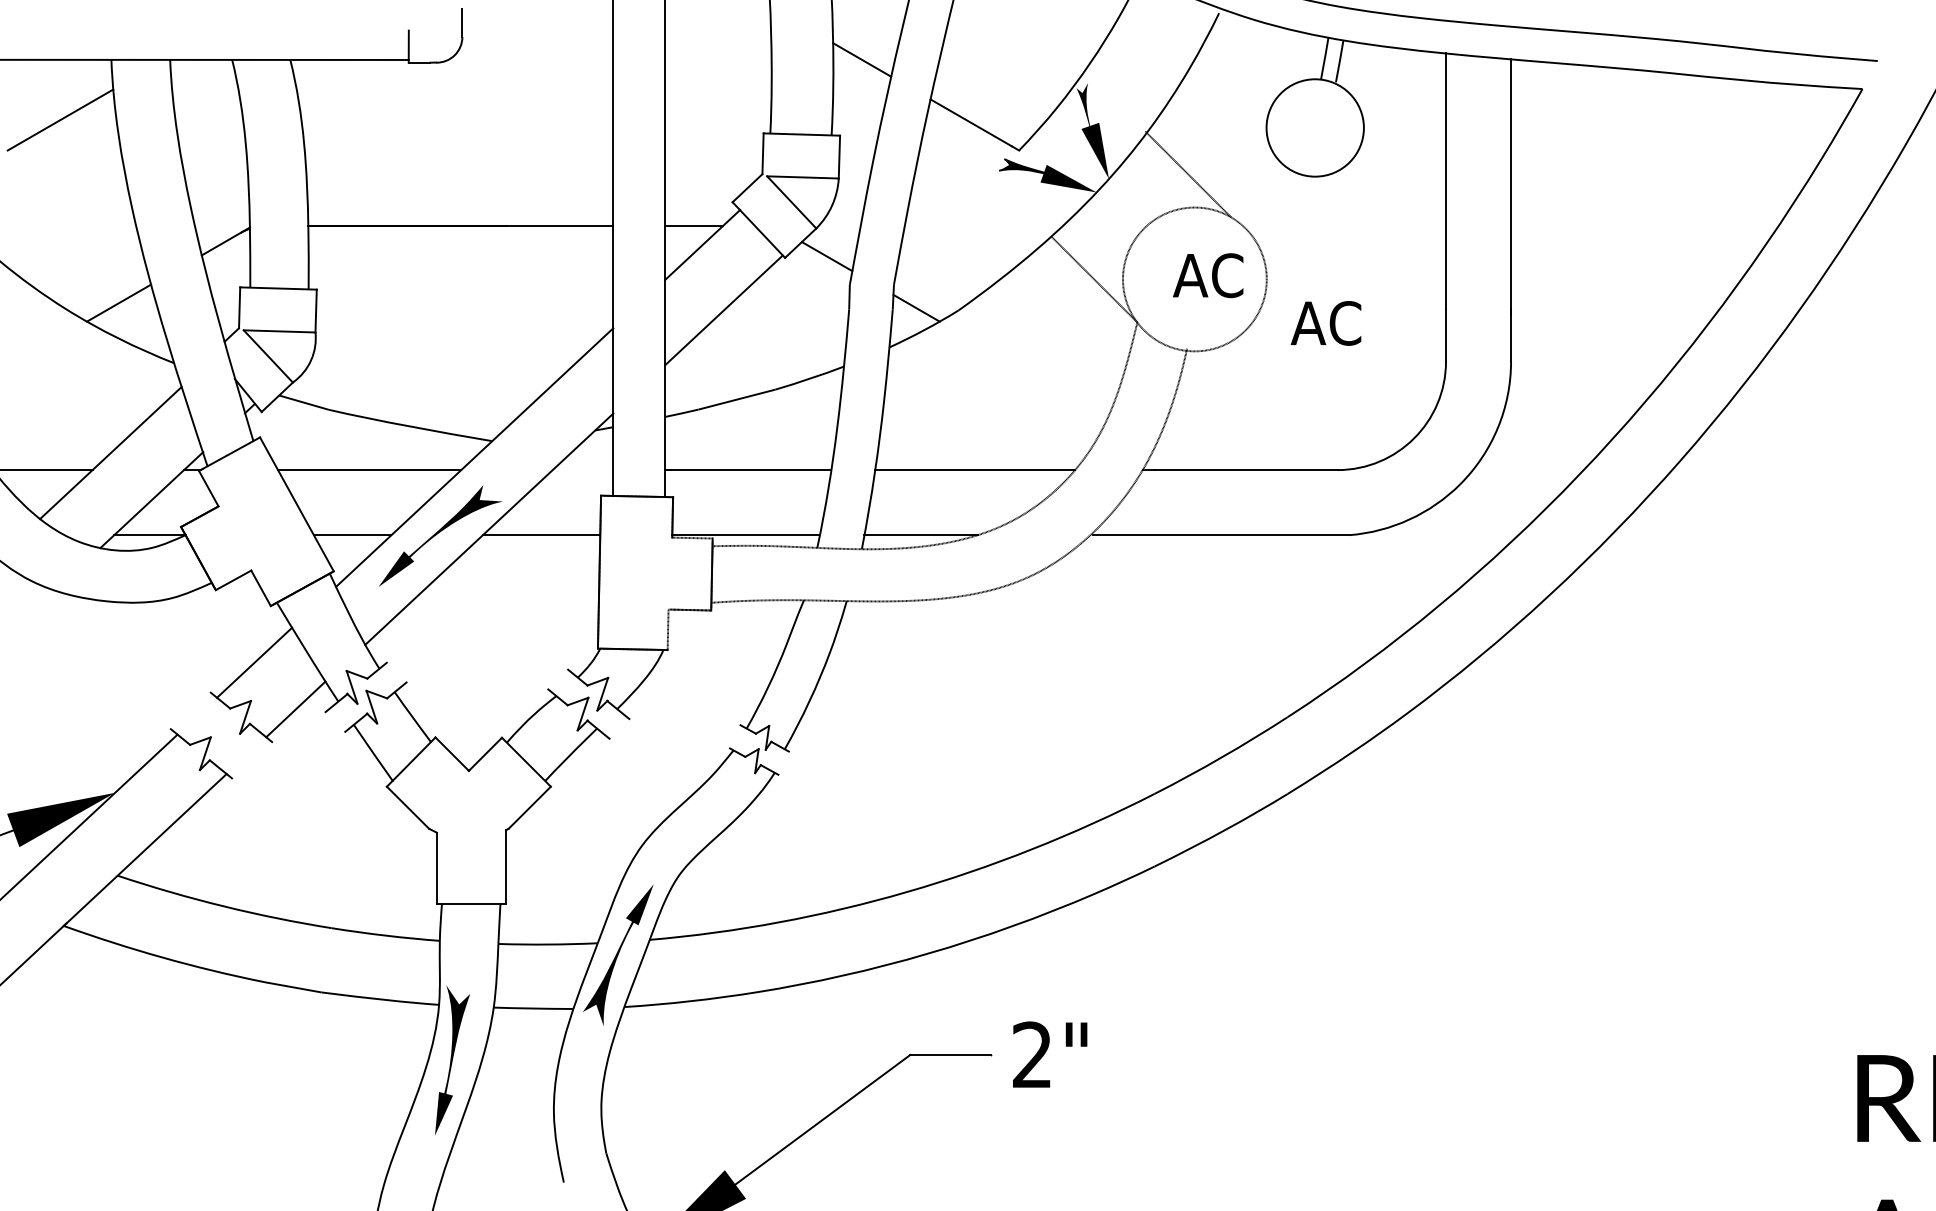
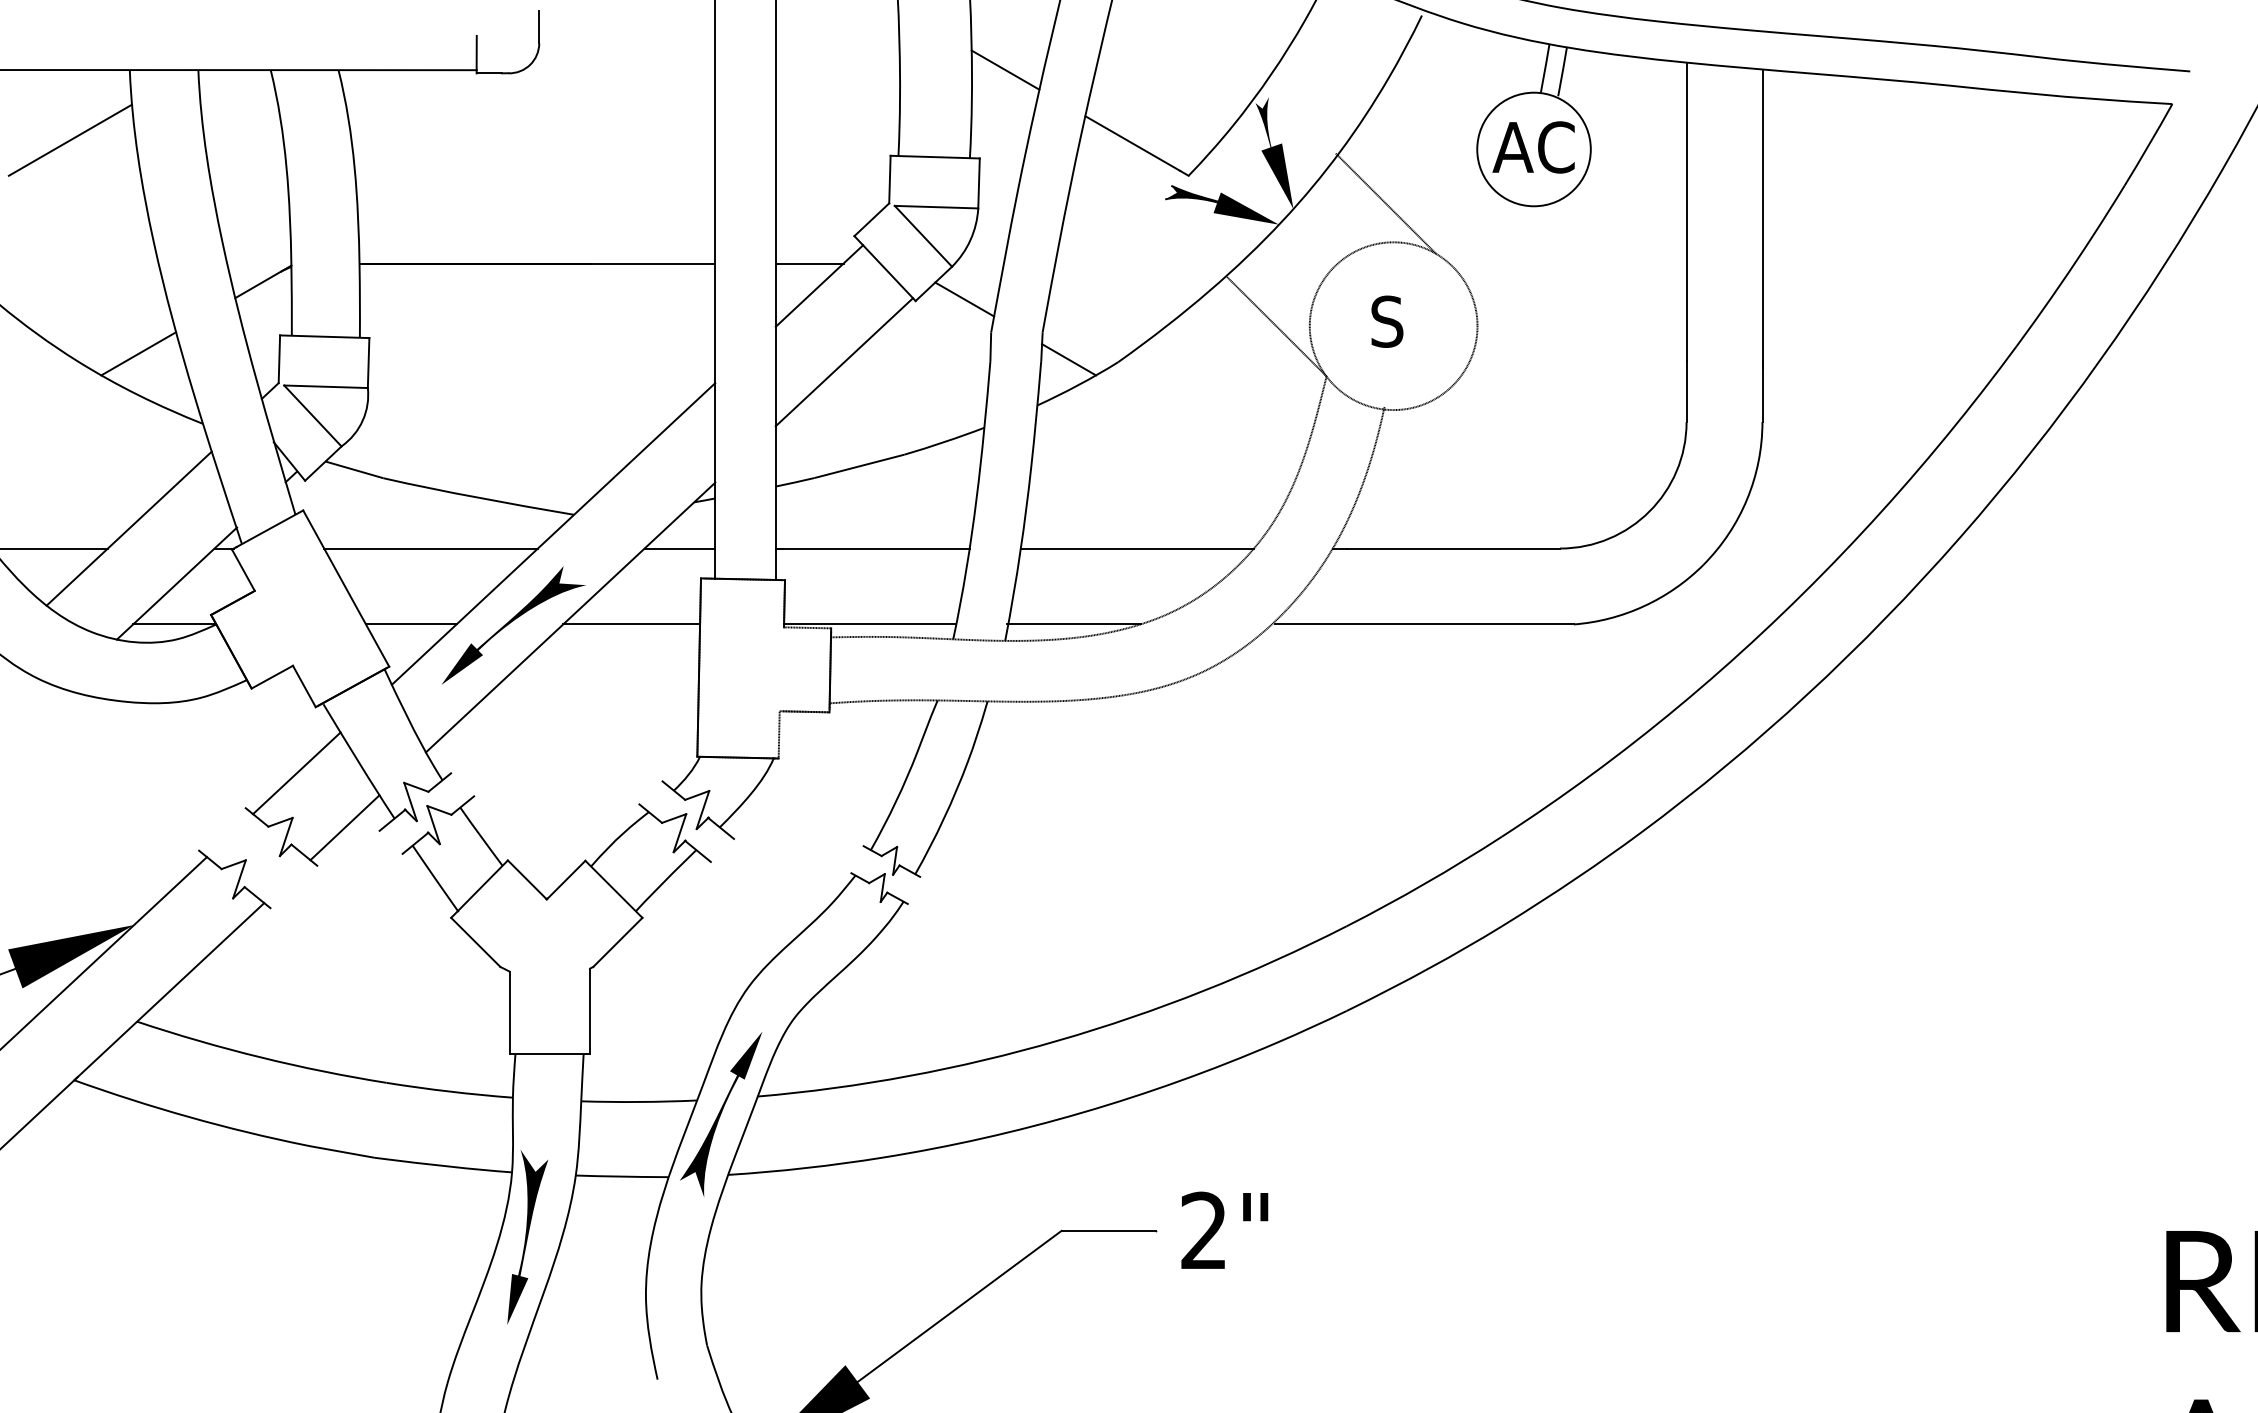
text: (1208, 275) -> (1409, 321), AC -> S
text: (1325, 323) -> (1533, 147), moved
line: (582, 470) -> (679, 548), added

